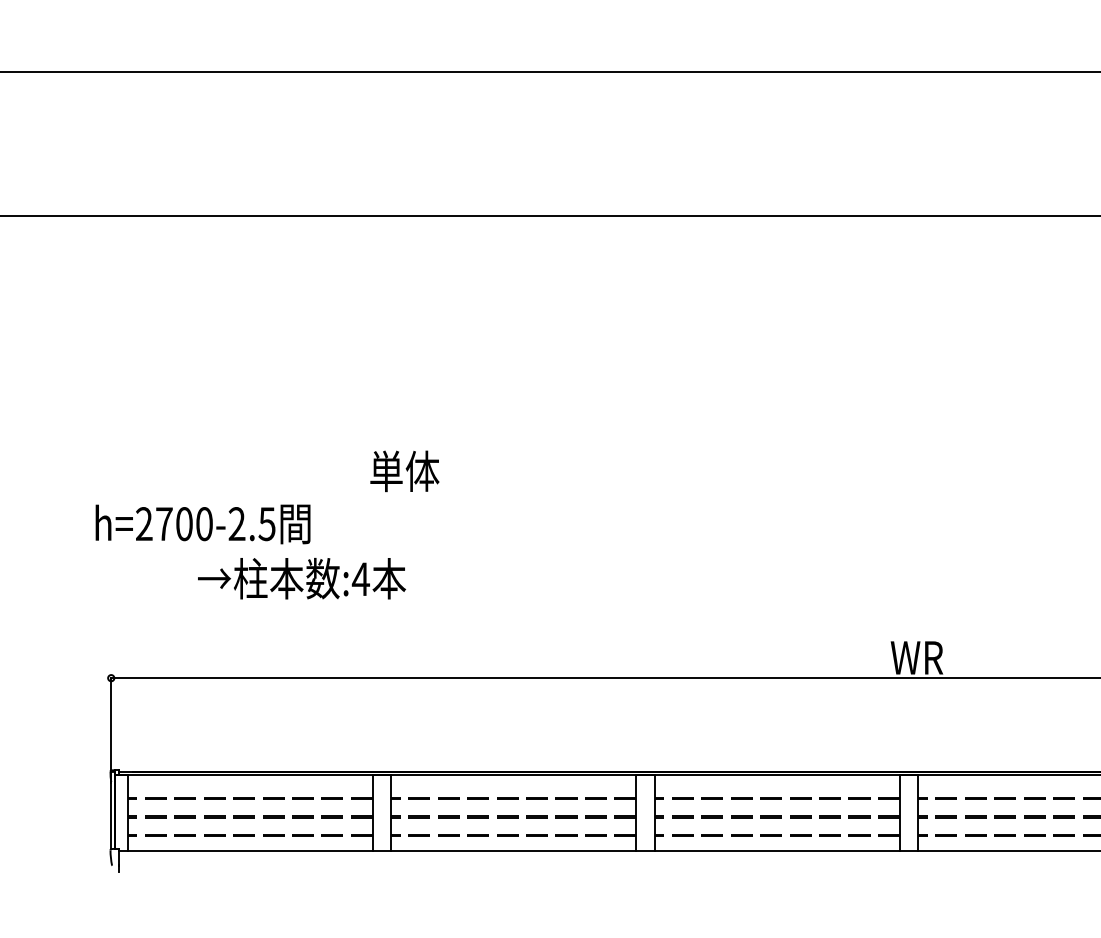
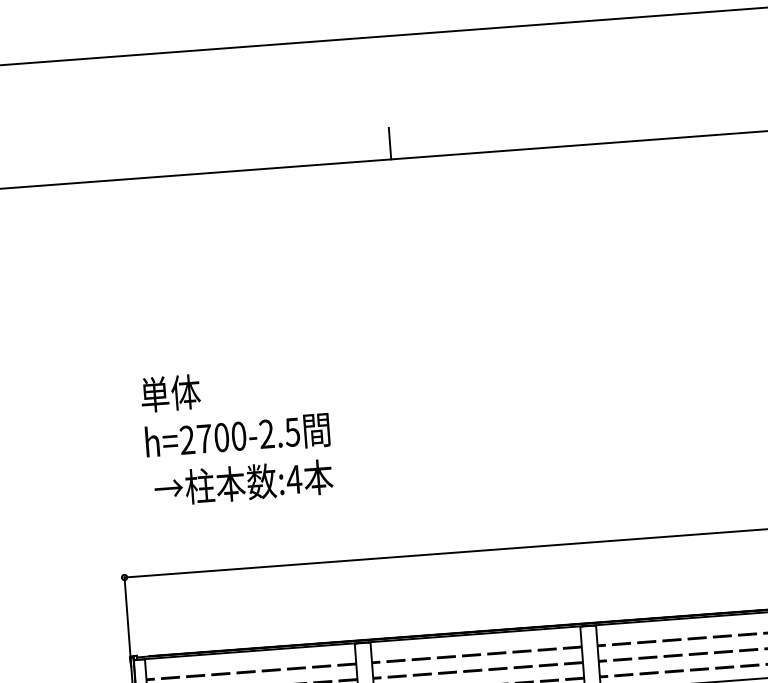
line: (457, 196) -> (389, 142), added
text: (404, 471) -> (170, 393), moved
text: (202, 524) -> (237, 436), moved
text: (301, 578) -> (243, 482), moved

